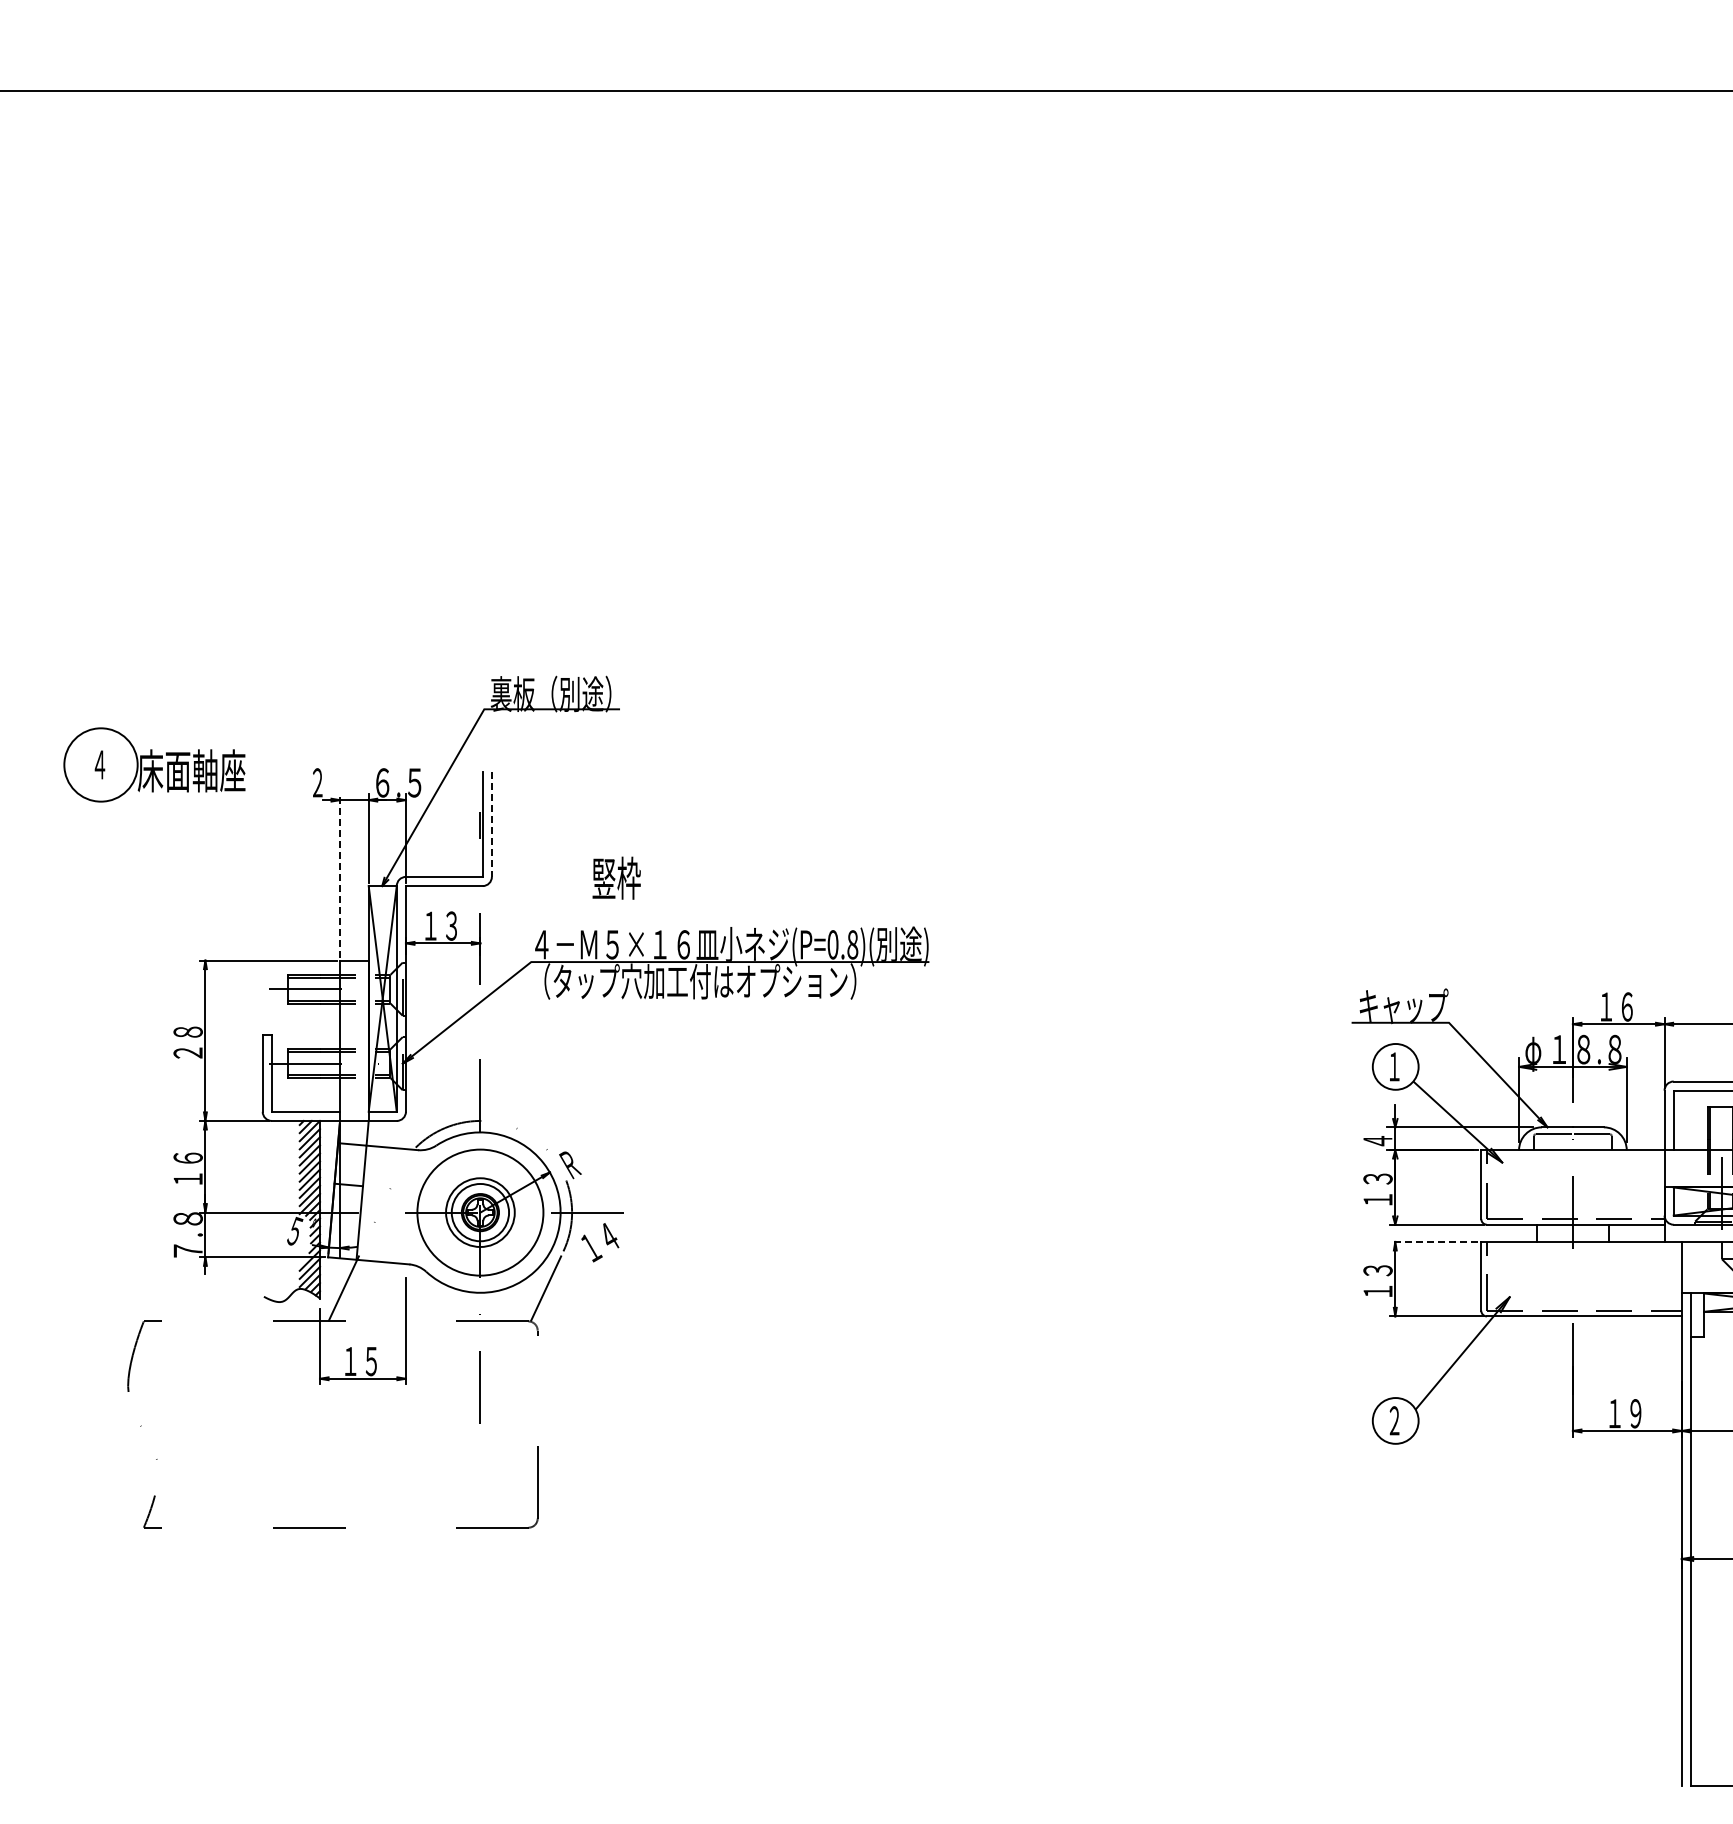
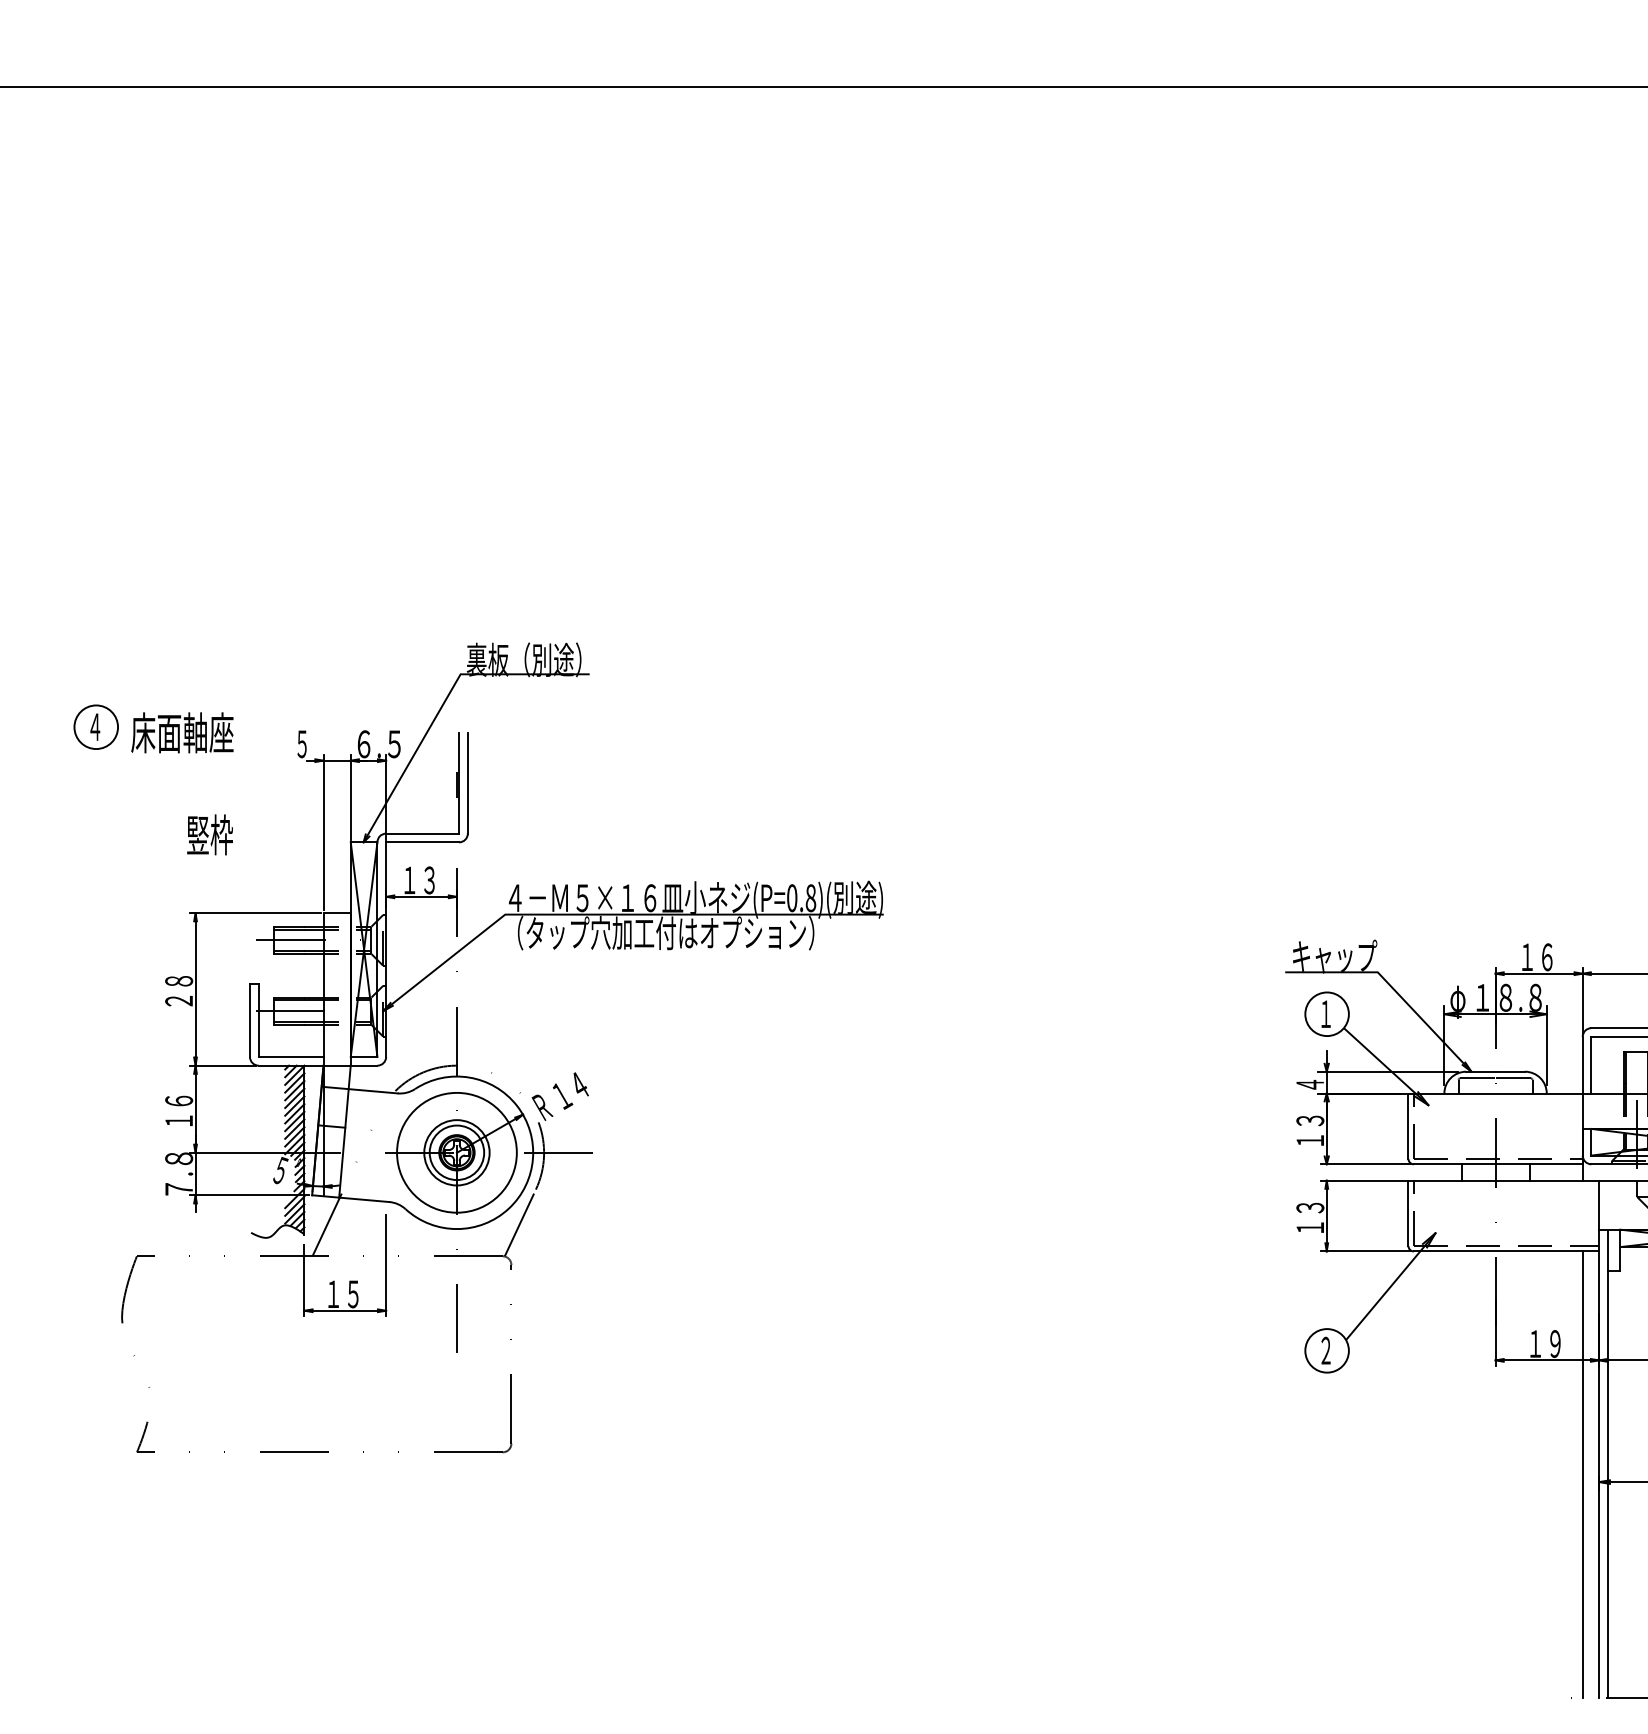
circle: (100, 764) -> (95, 726), size x0.62
text: (317, 782) -> (302, 743), ２ -> ５
line: (491, 824) -> (467, 783), dashed -> solid
line: (340, 876) -> (323, 833), dashed -> solid
text: (616, 877) -> (209, 834), moved
line: (1433, 1241) -> (1363, 1180), dashed -> solid
text: (600, 1242) -> (571, 1090), moved
line: (1664, 1551) -> (1582, 1474), added

